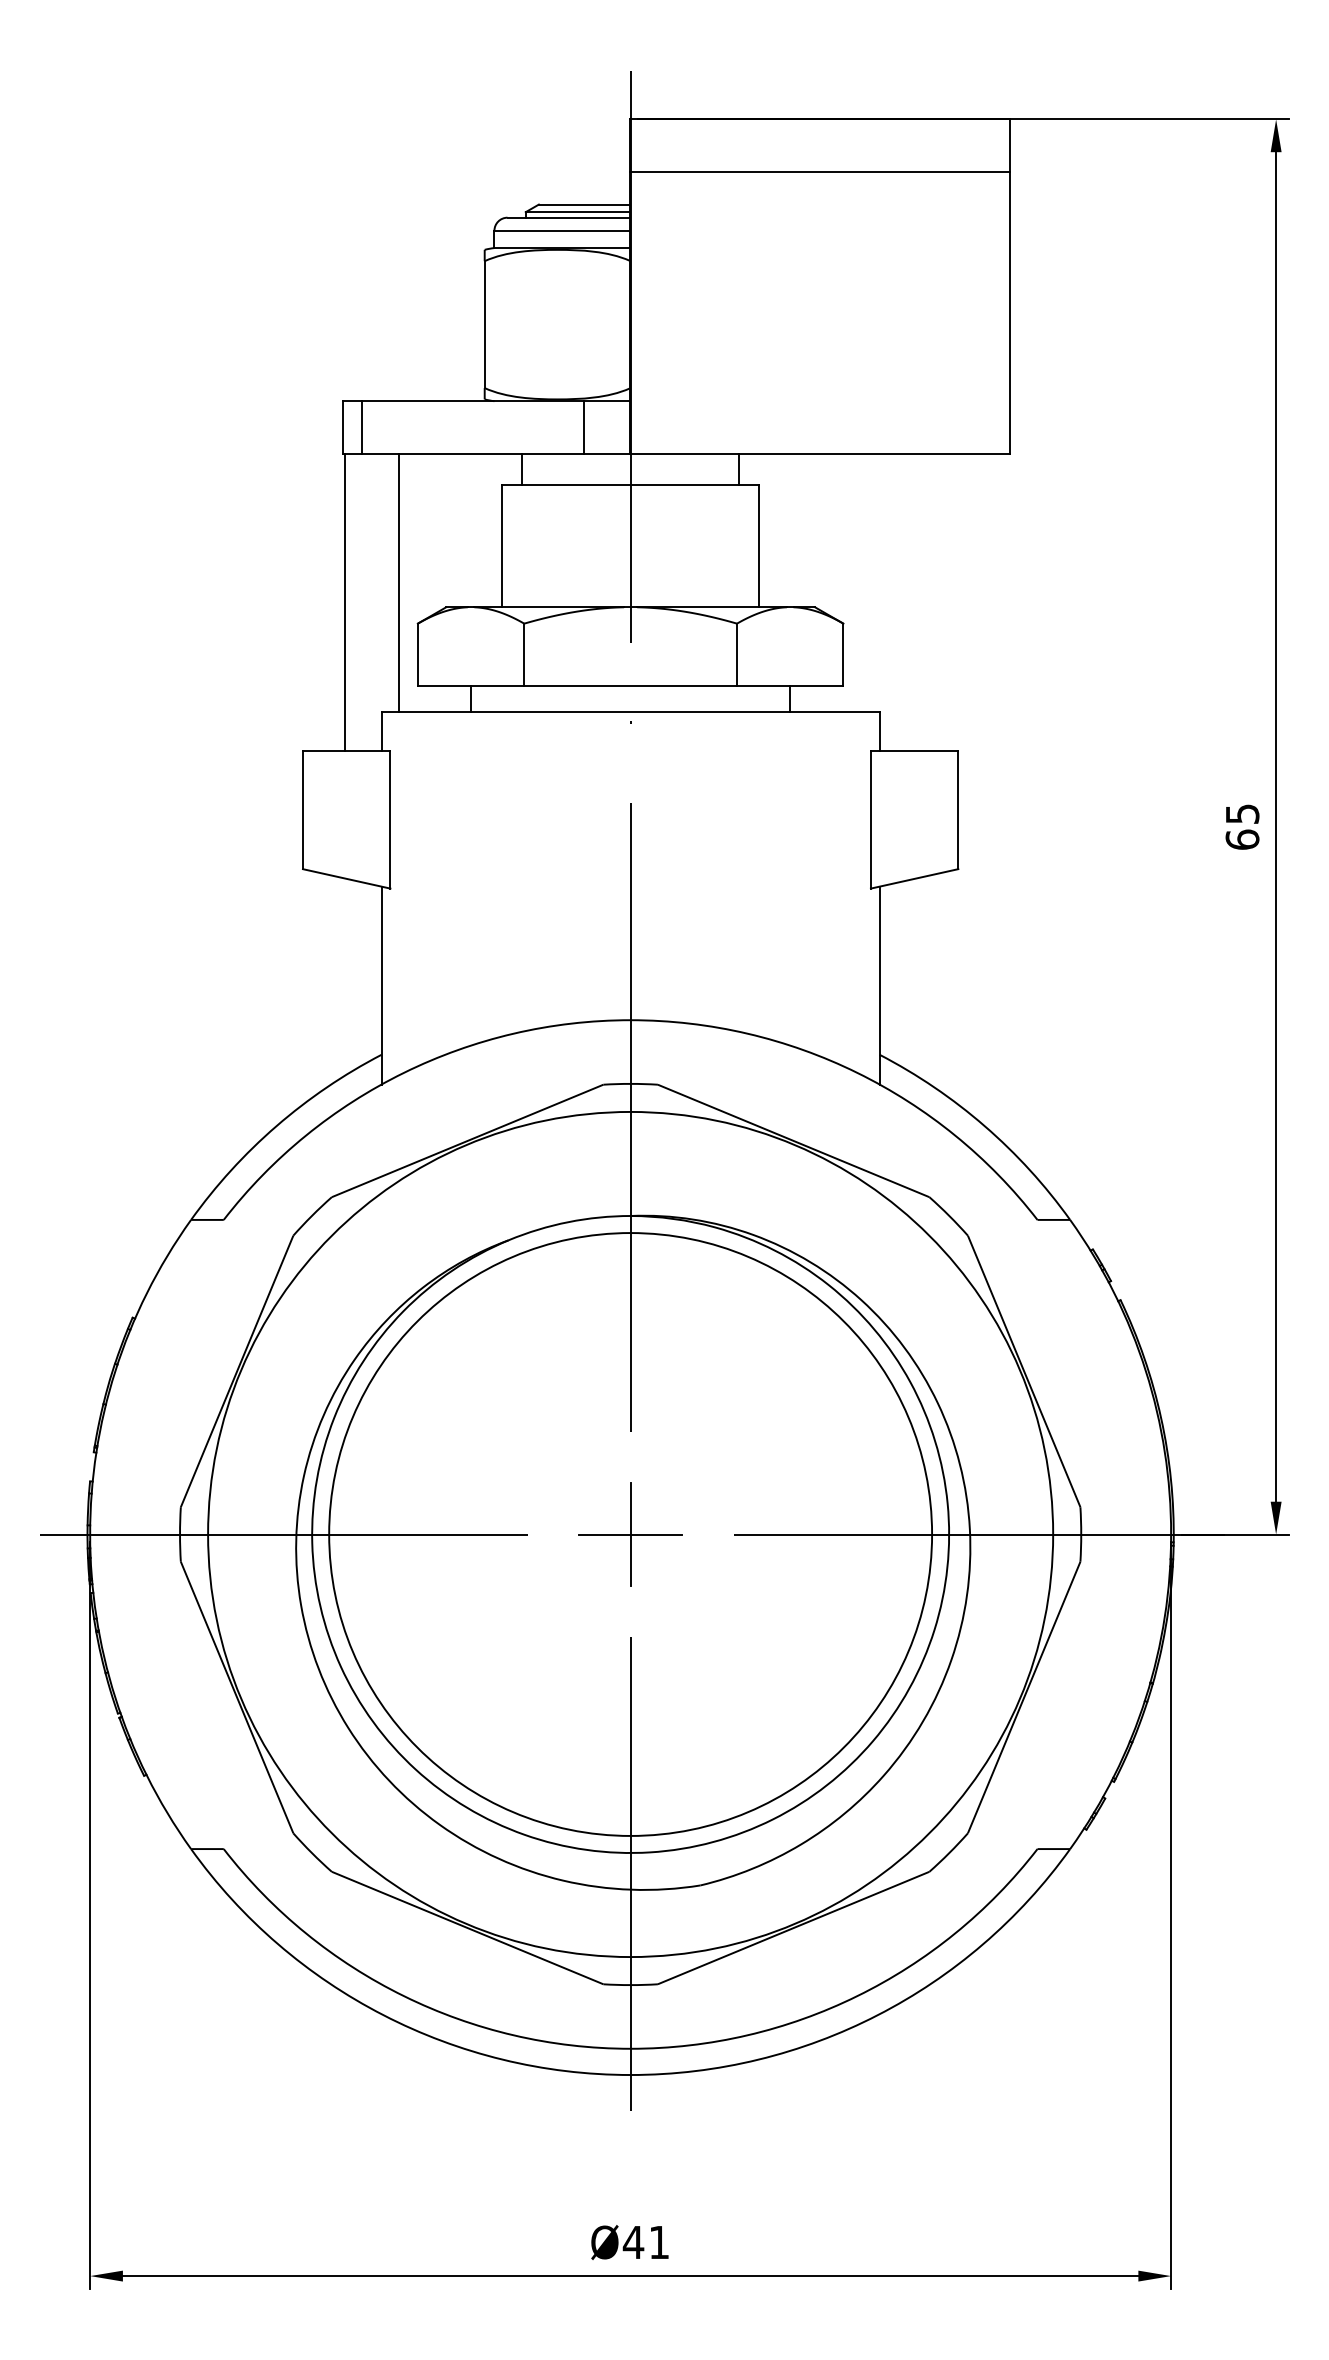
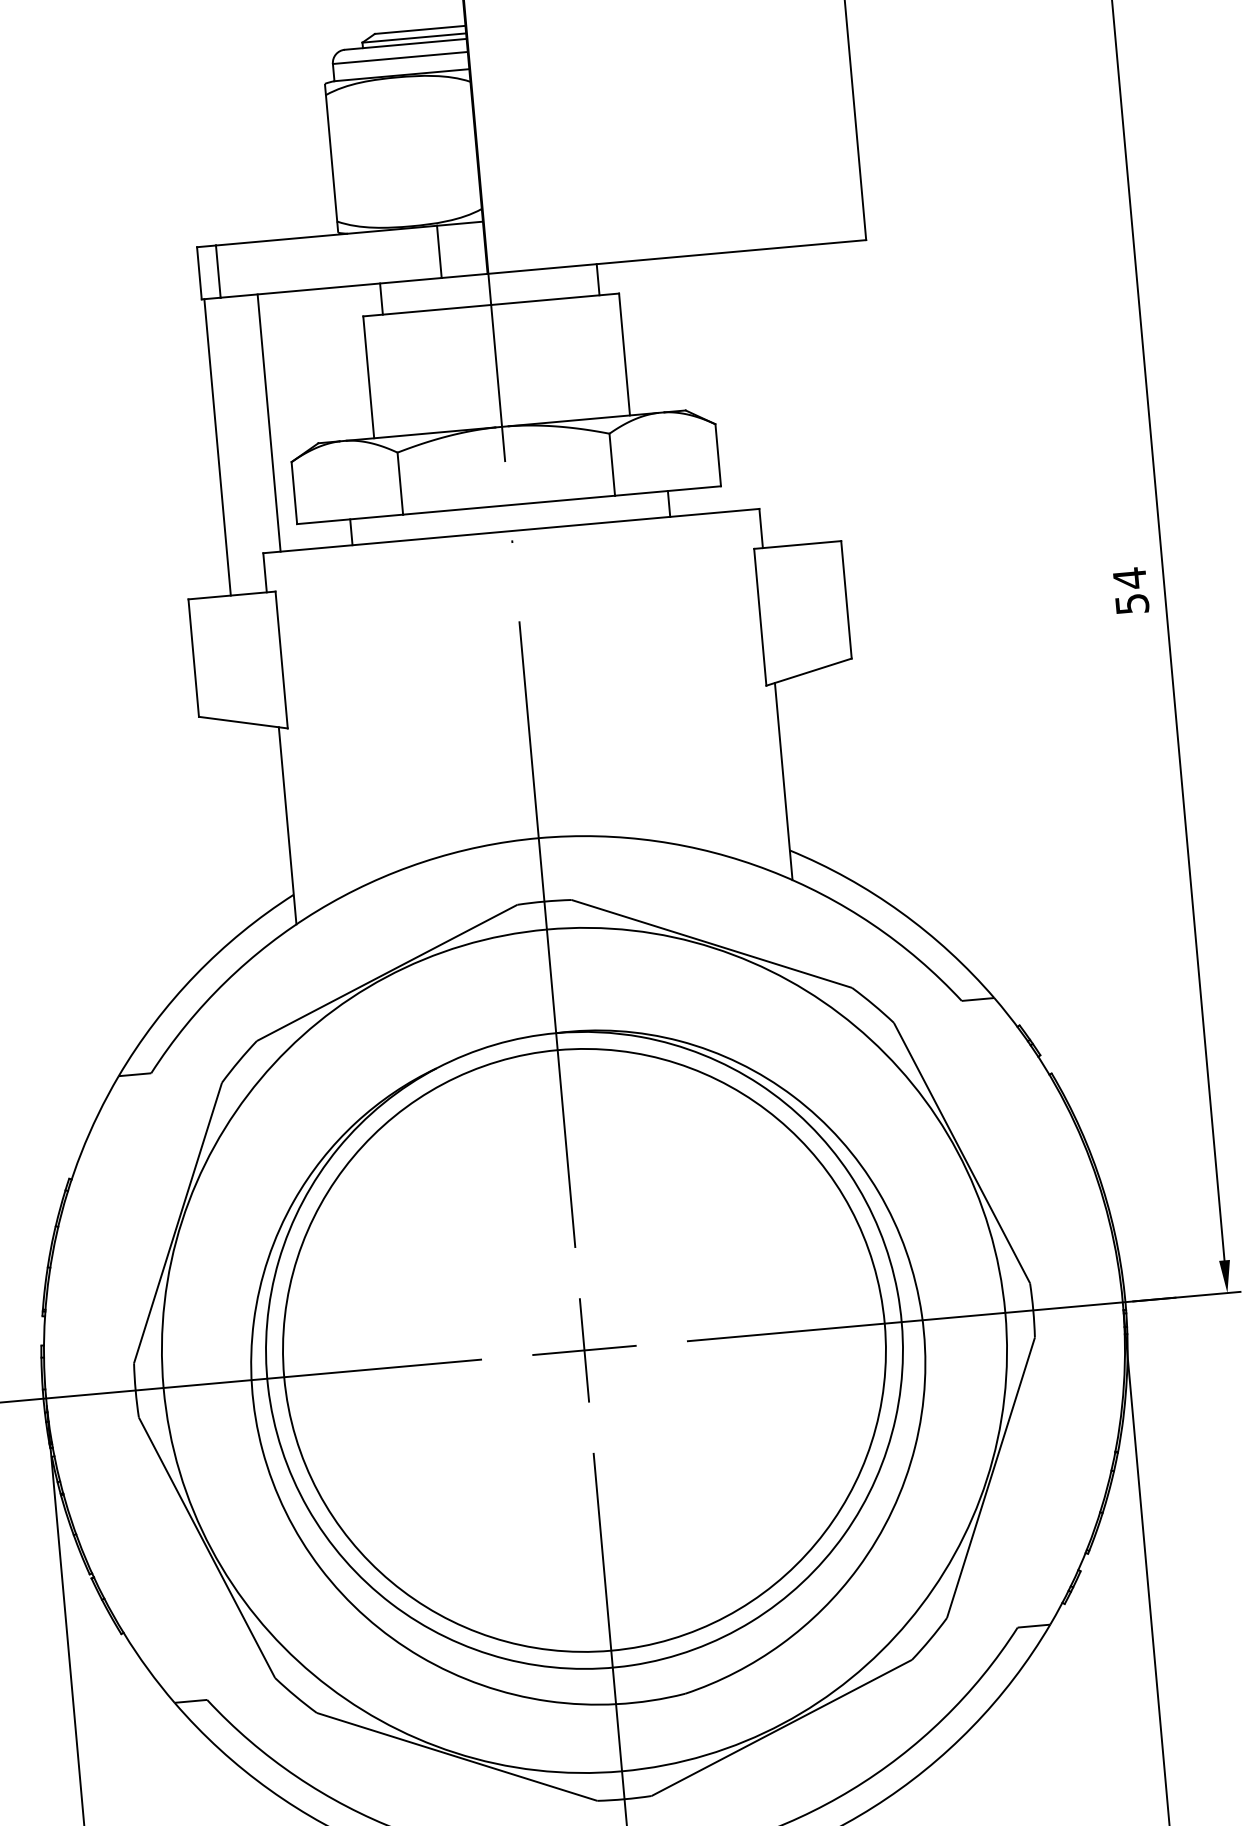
text: (1242, 826) -> (1130, 590), 65 -> 54

